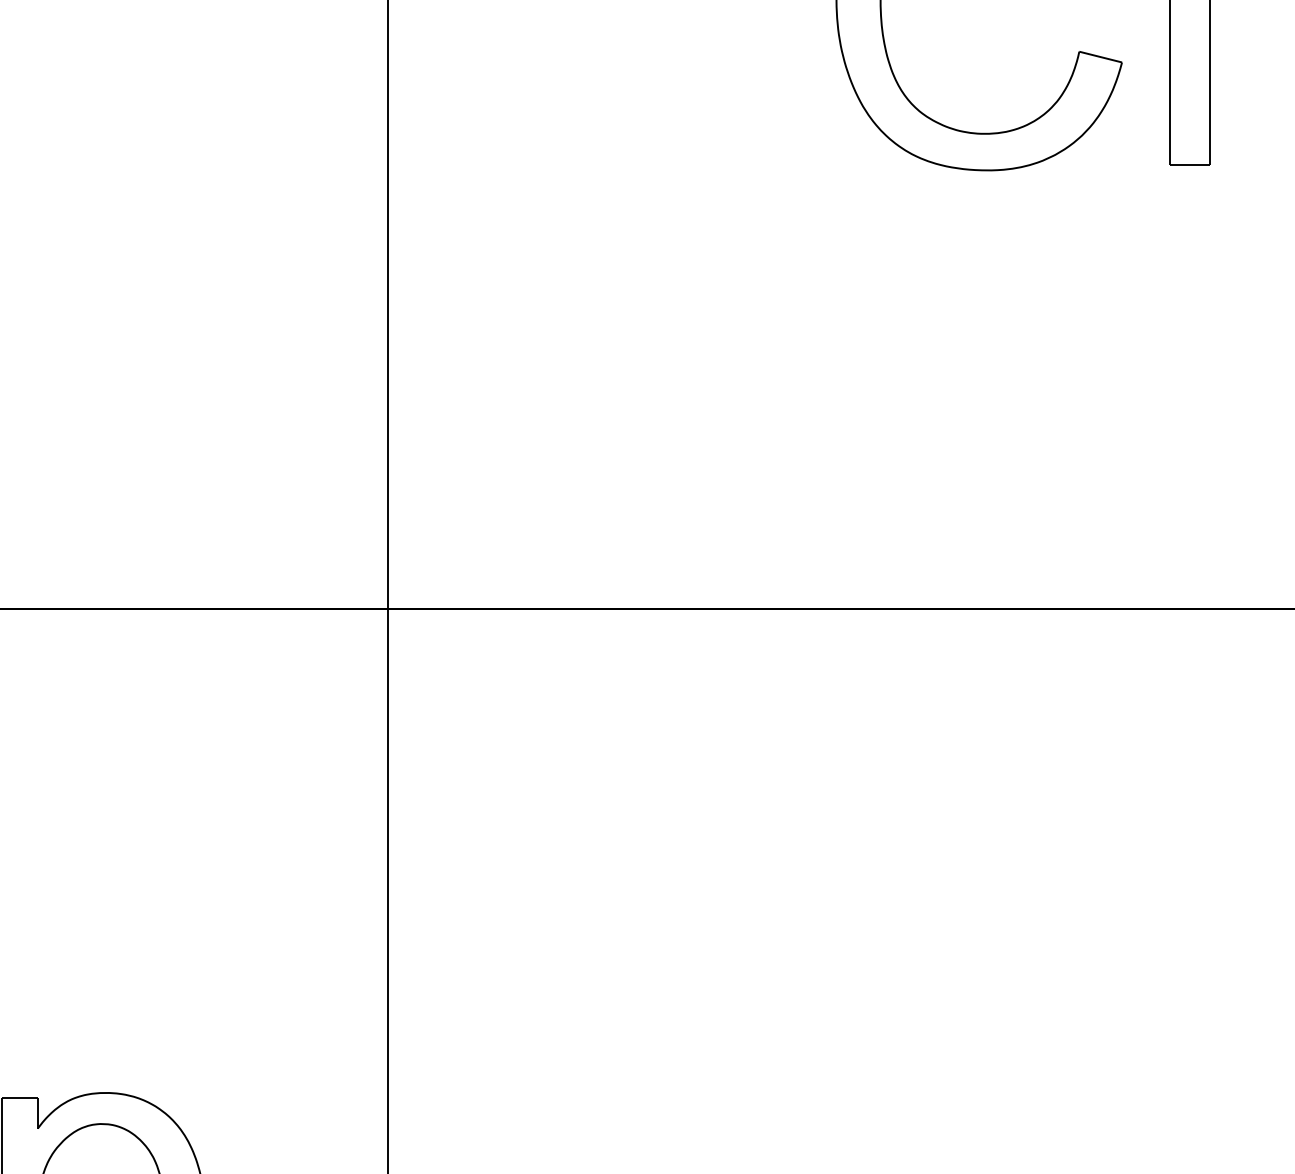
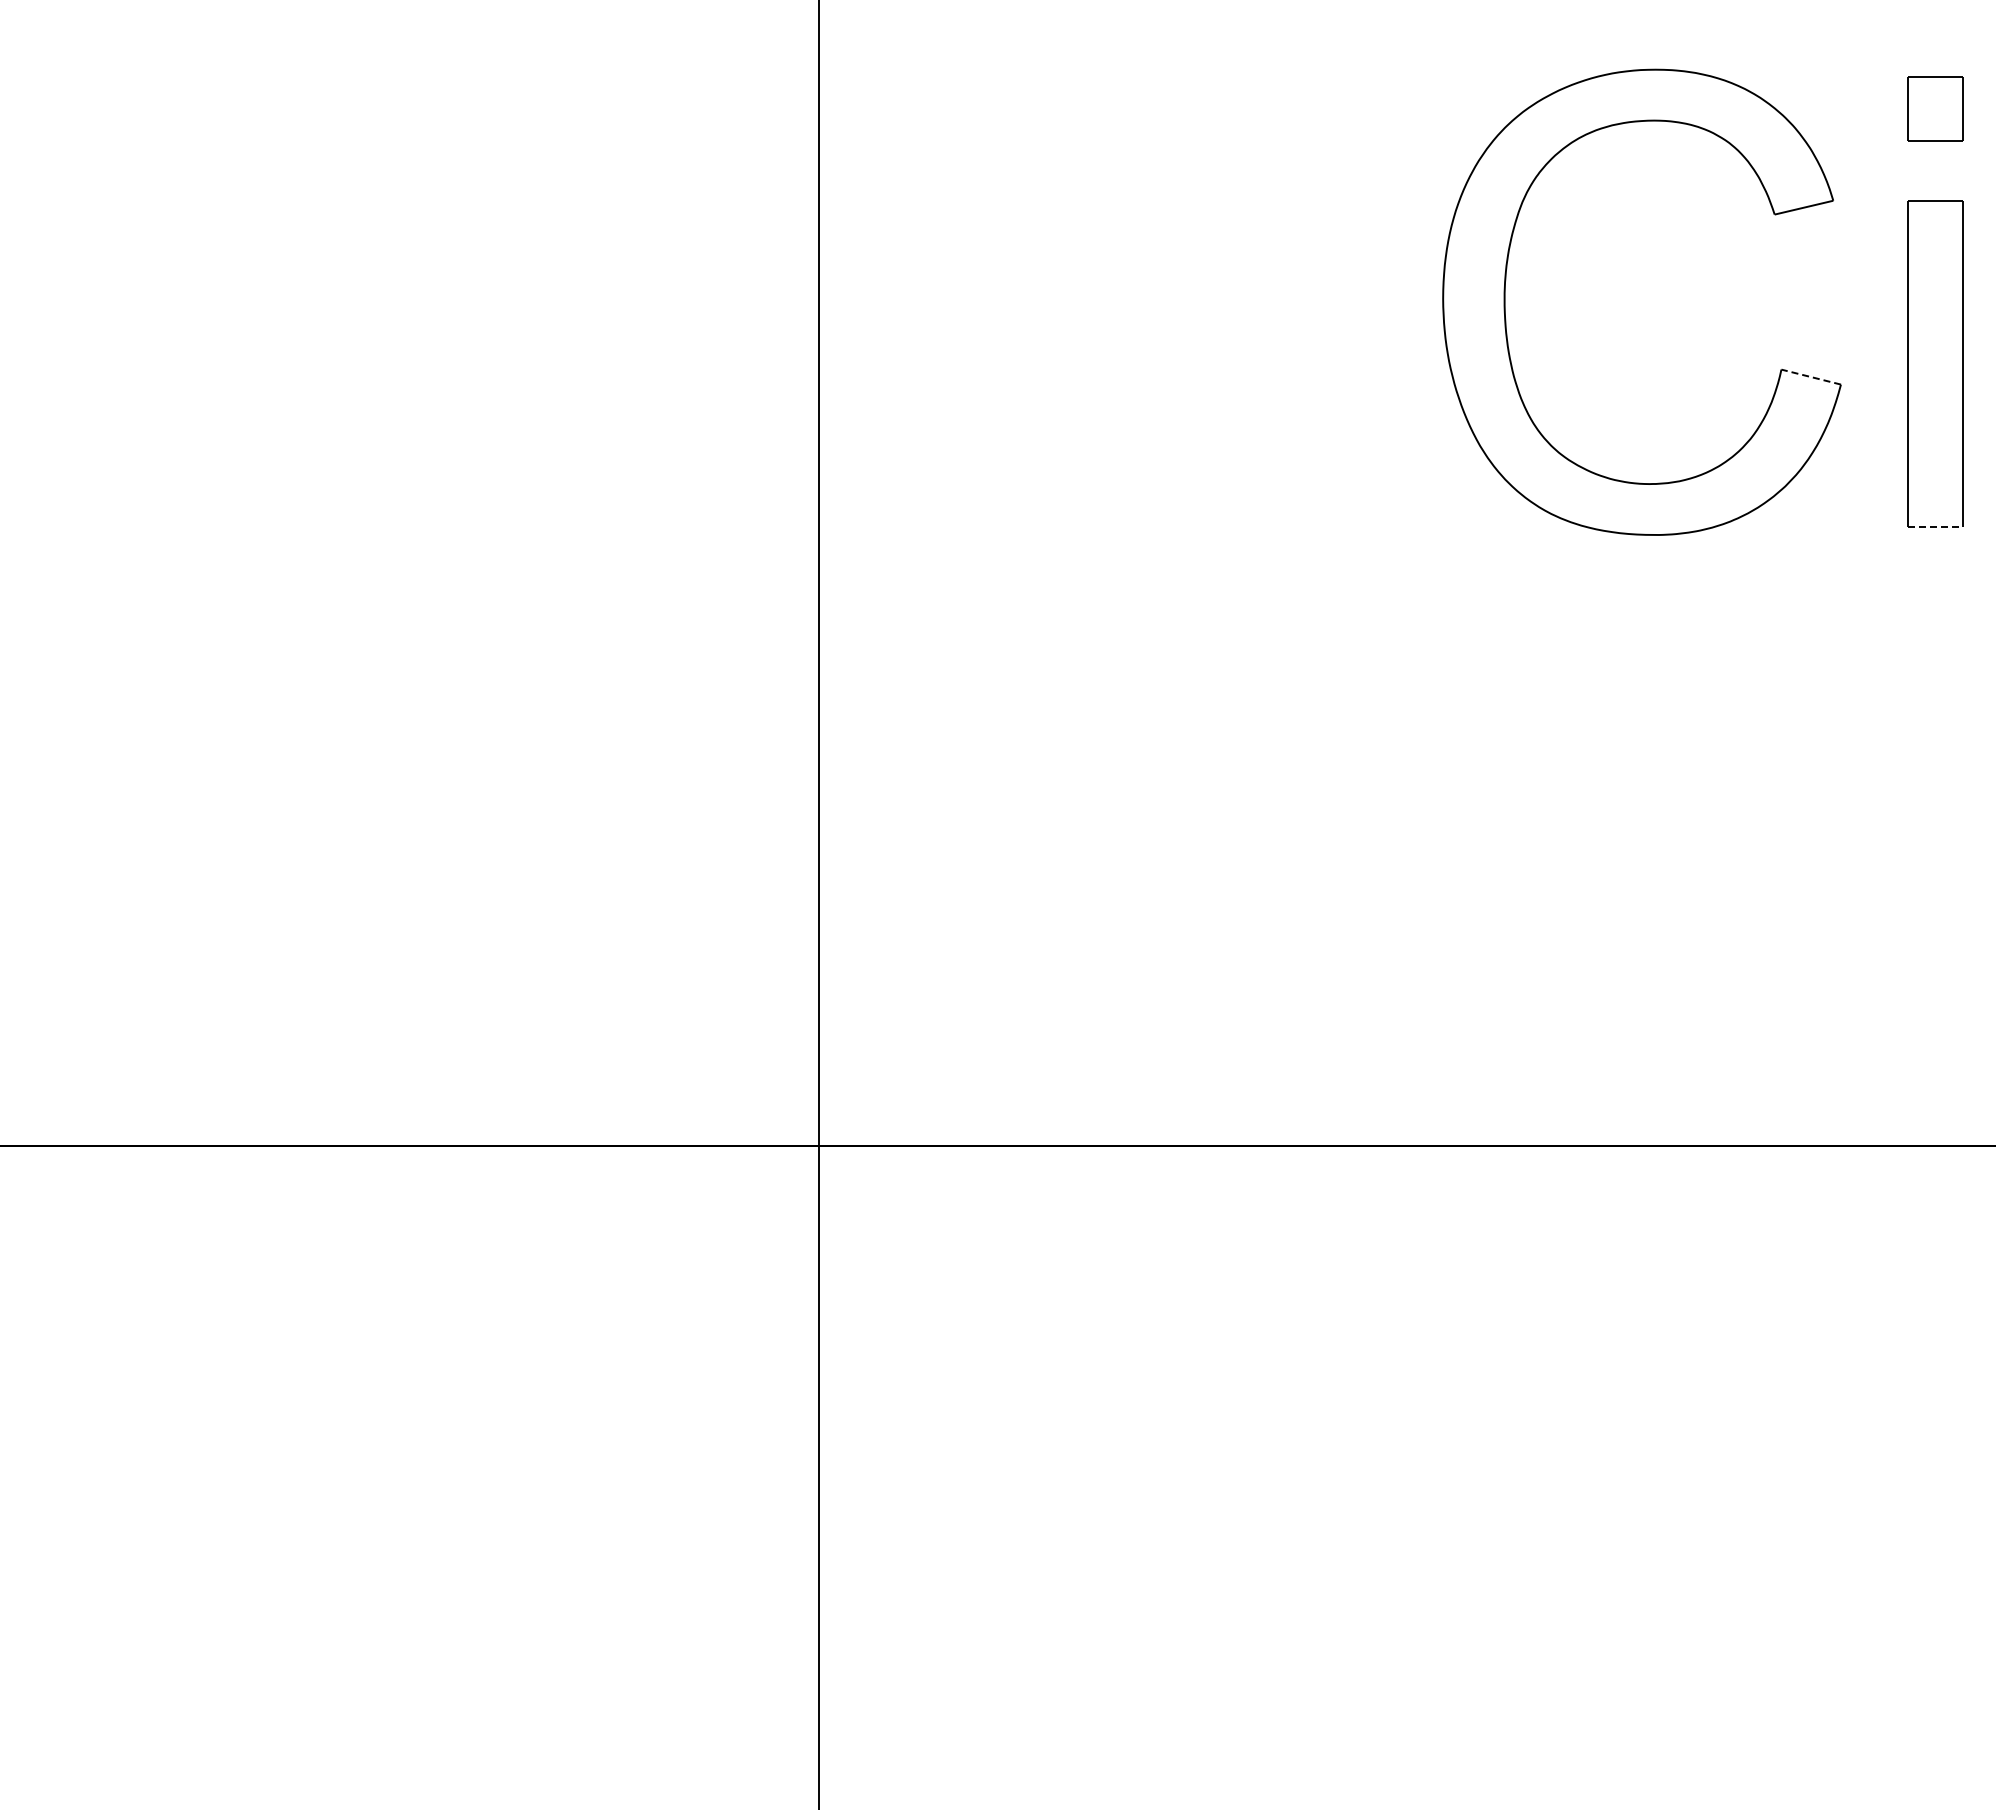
line: (1100, 57) -> (1811, 377), solid -> dashed
line: (1189, 165) -> (1935, 527), solid -> dashed

